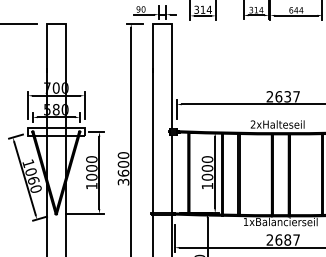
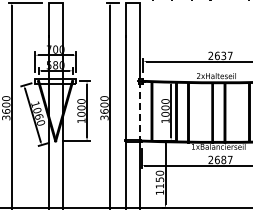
line: (171, 176) -> (139, 113), solid -> dashed

